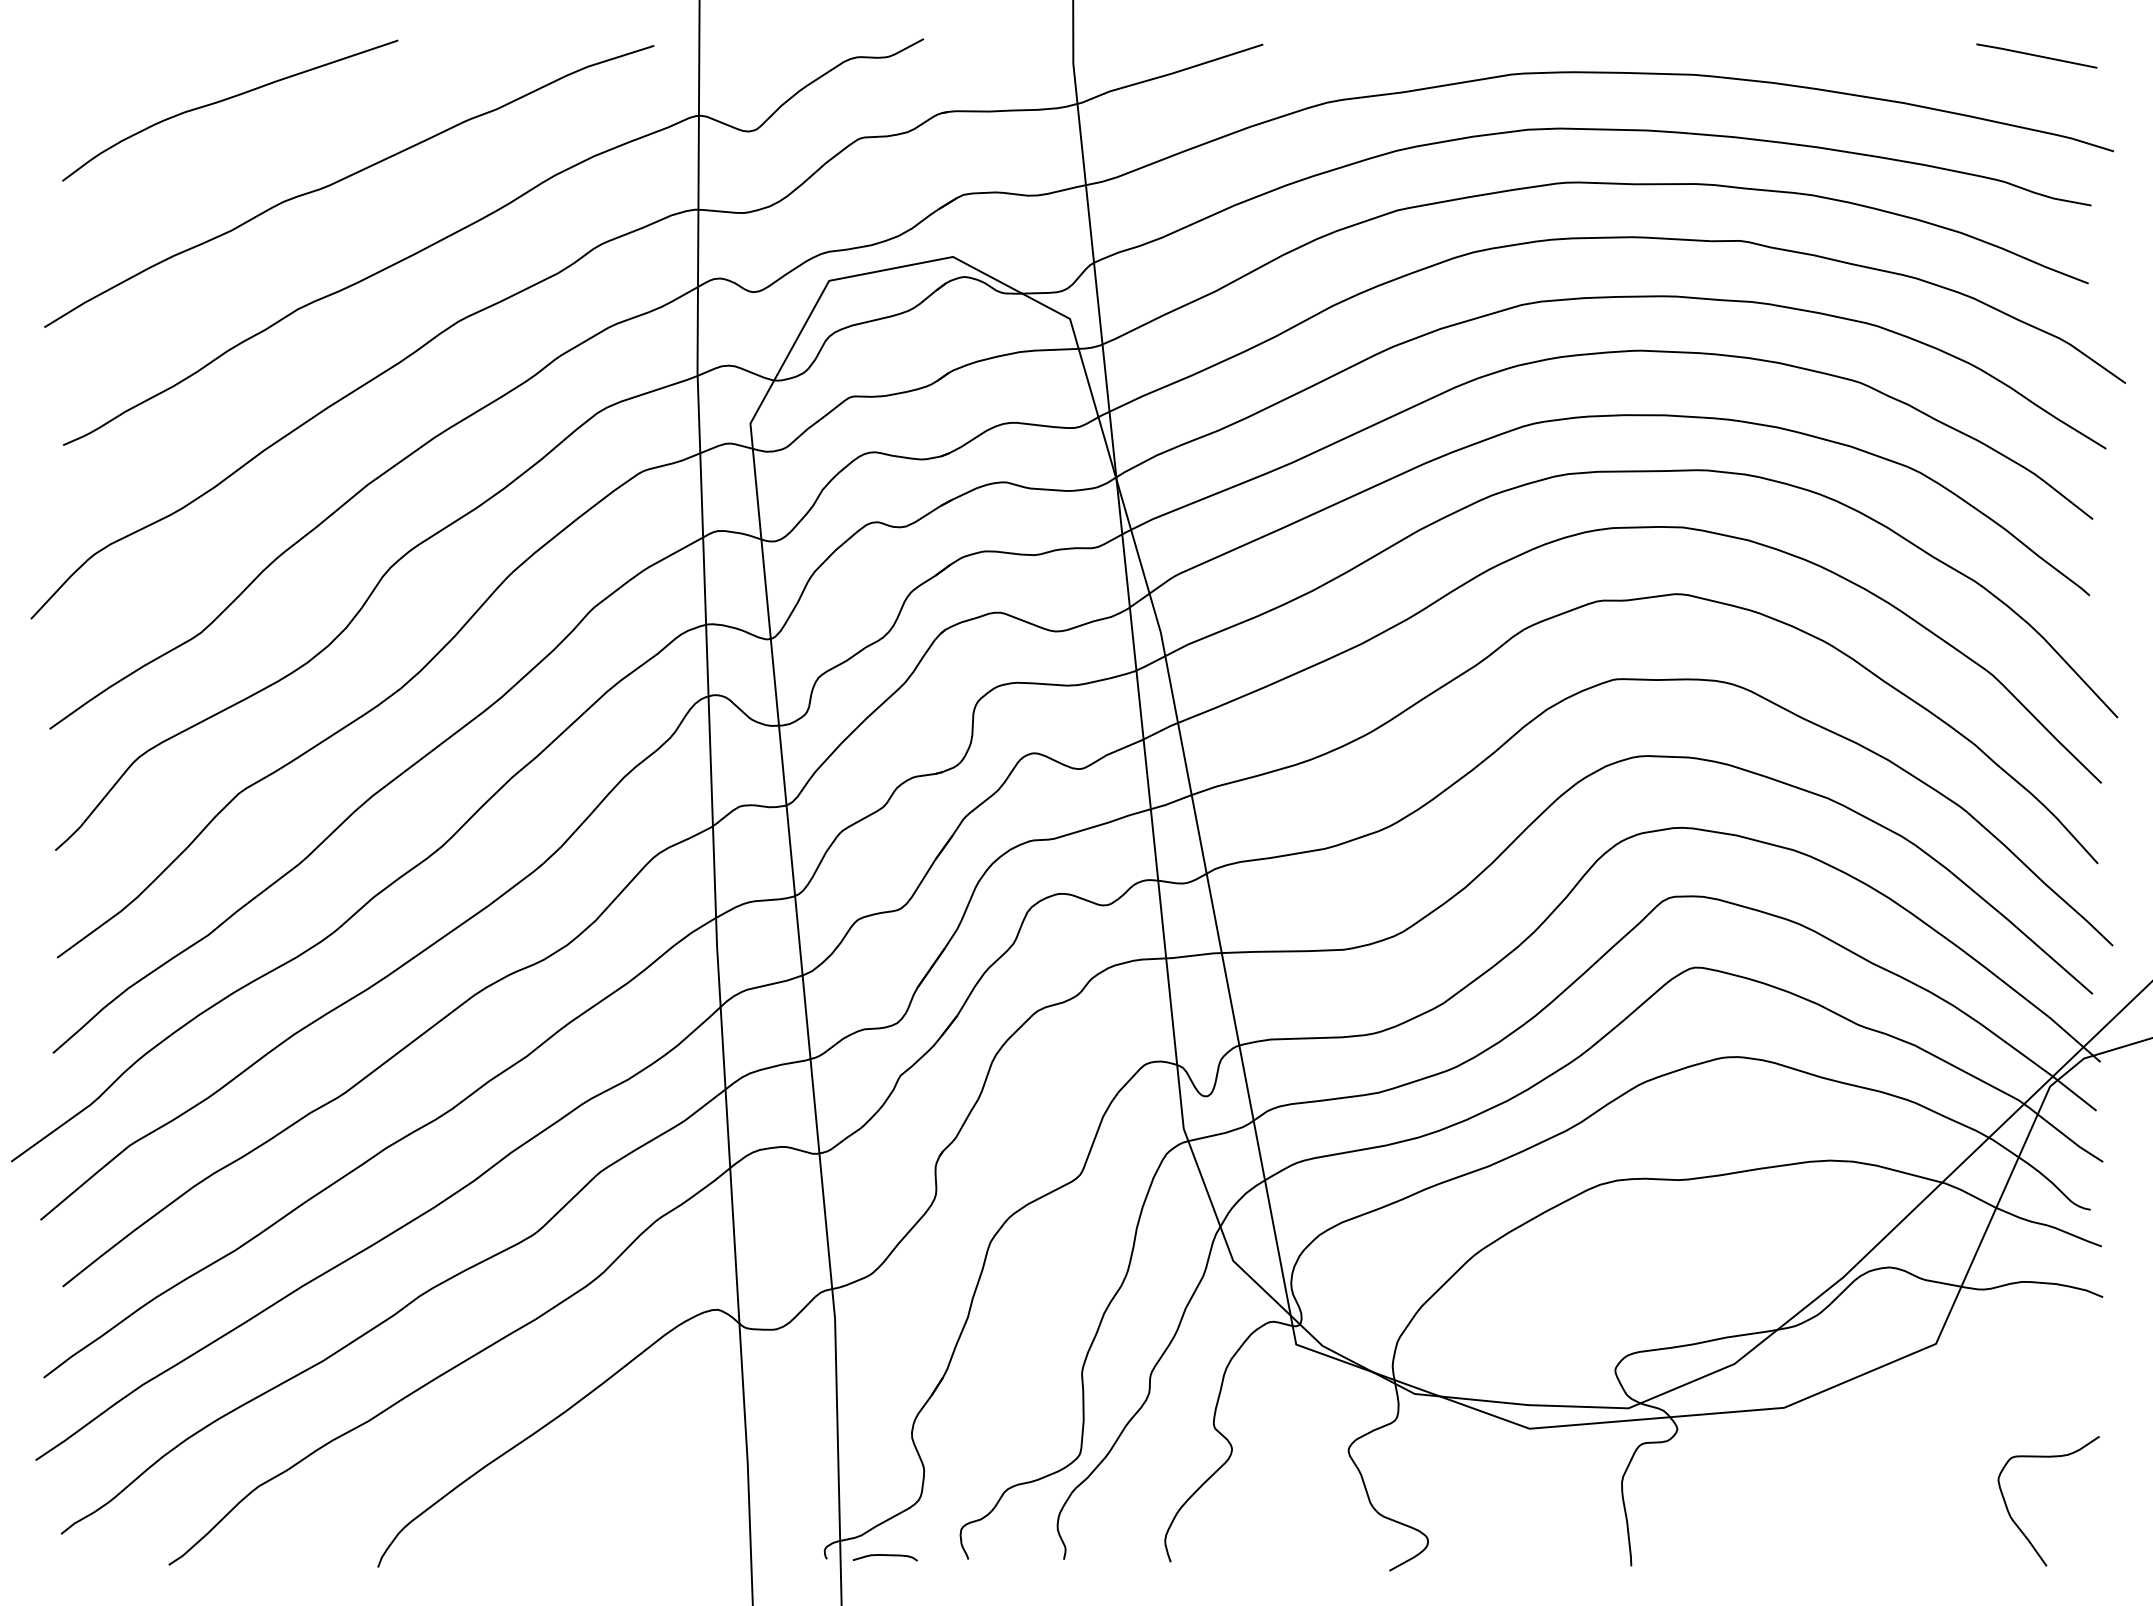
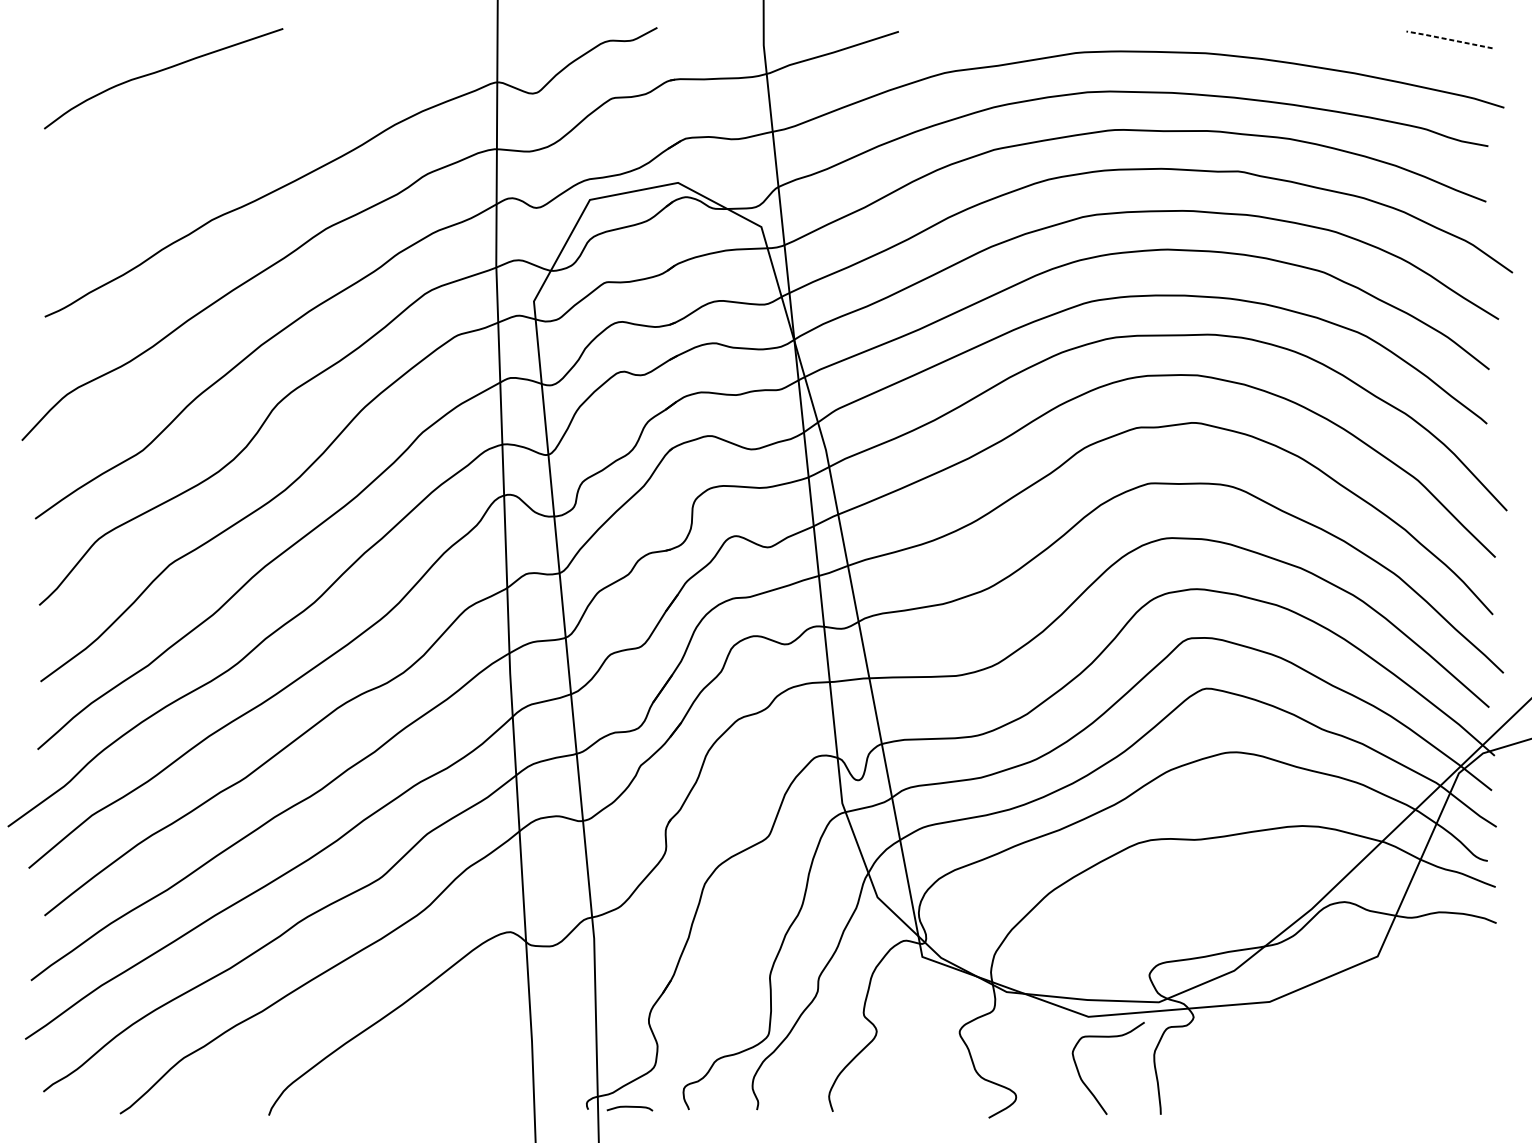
line: (2035, 55) -> (1448, 39), solid -> dashed
curve: (347, 178) -> (247, 127), removed
curve: (2018, 1525) -> (1086, 1085), moved

